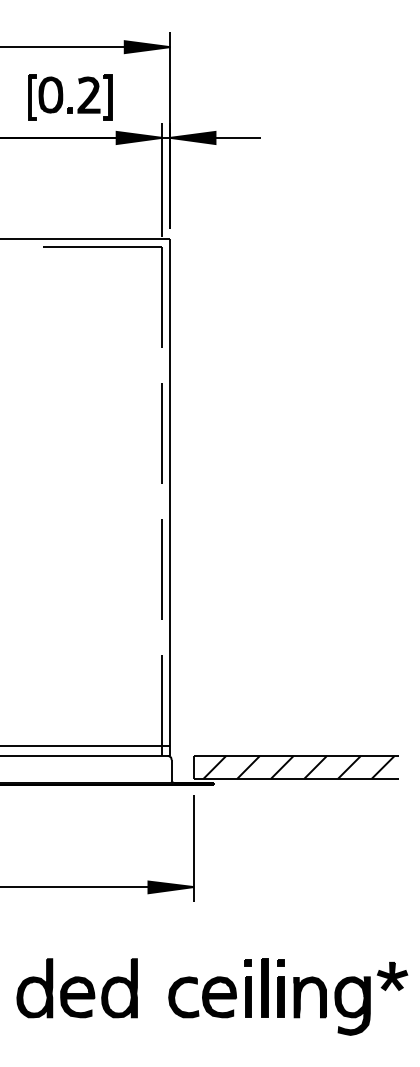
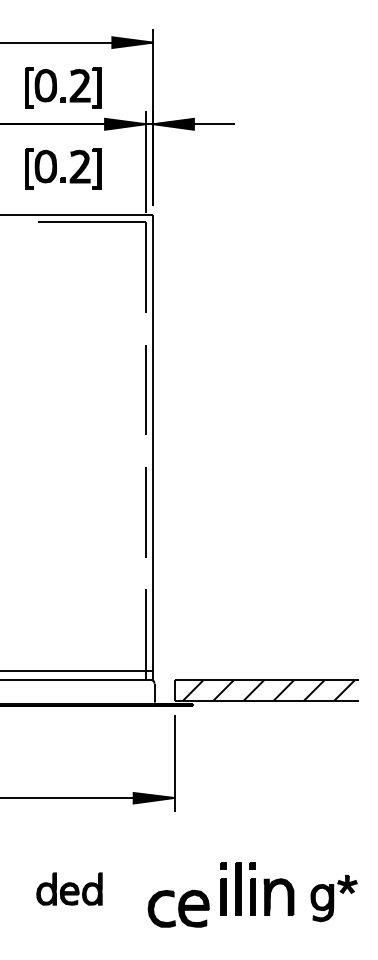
part: (63, 187) -> (57, 168), added
part: (76, 988) -> (68, 889), size x0.6
part: (202, 997) -> (178, 908), moved
part: (371, 998) -> (334, 898), size x0.7

